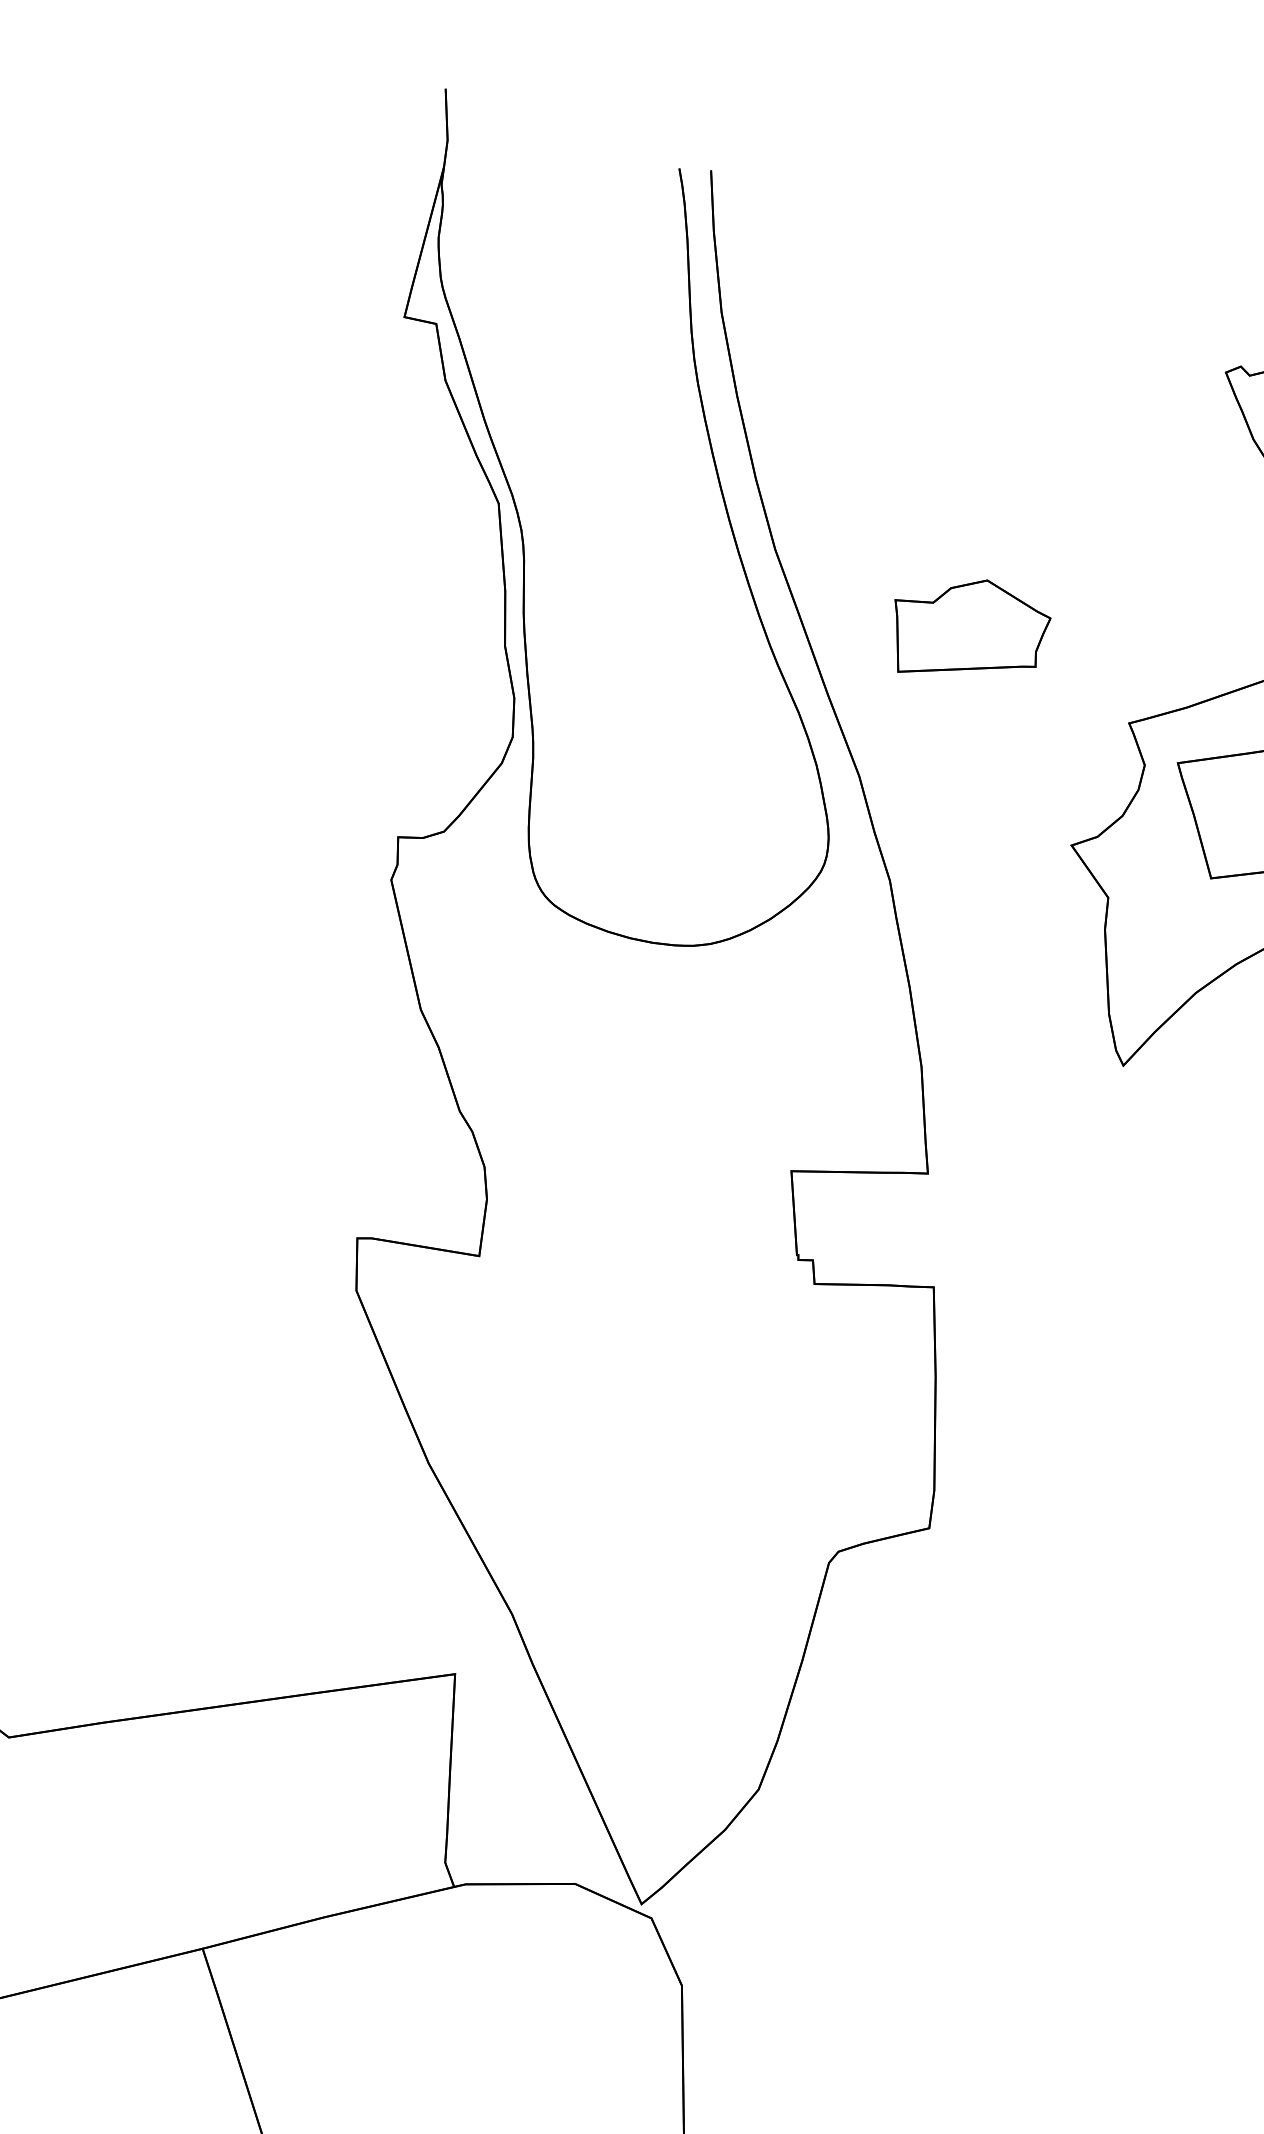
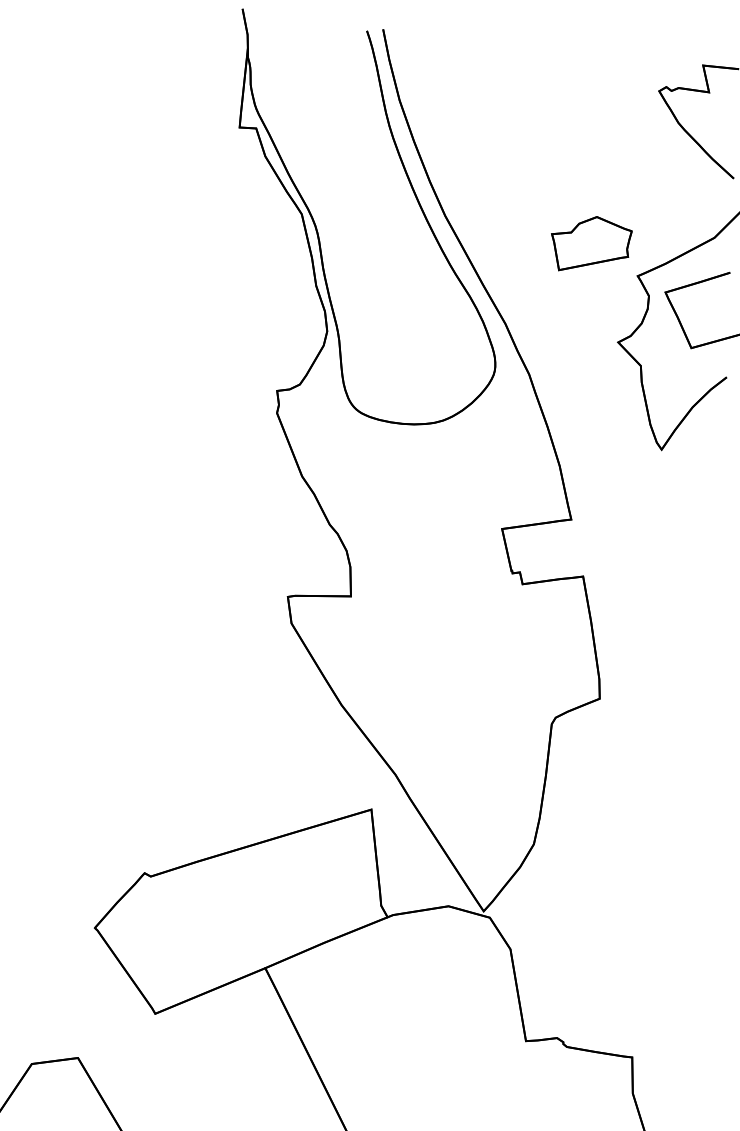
part: (968, 629) -> (591, 243), moved

